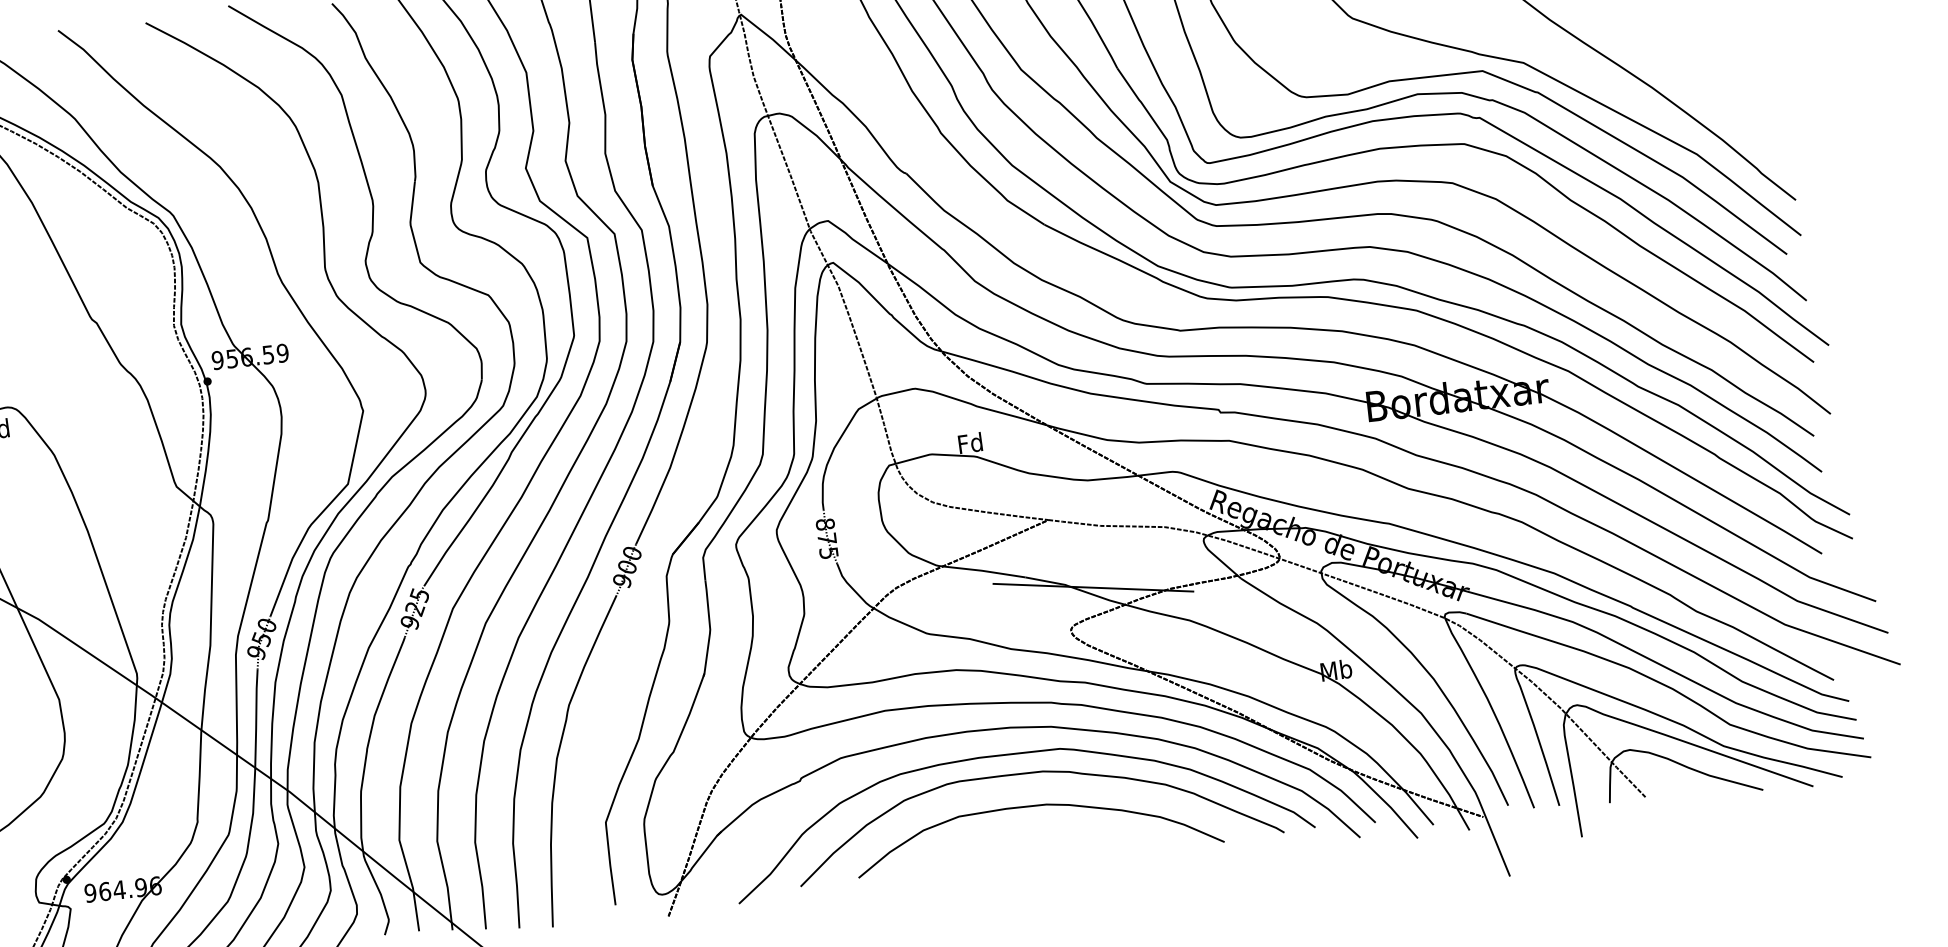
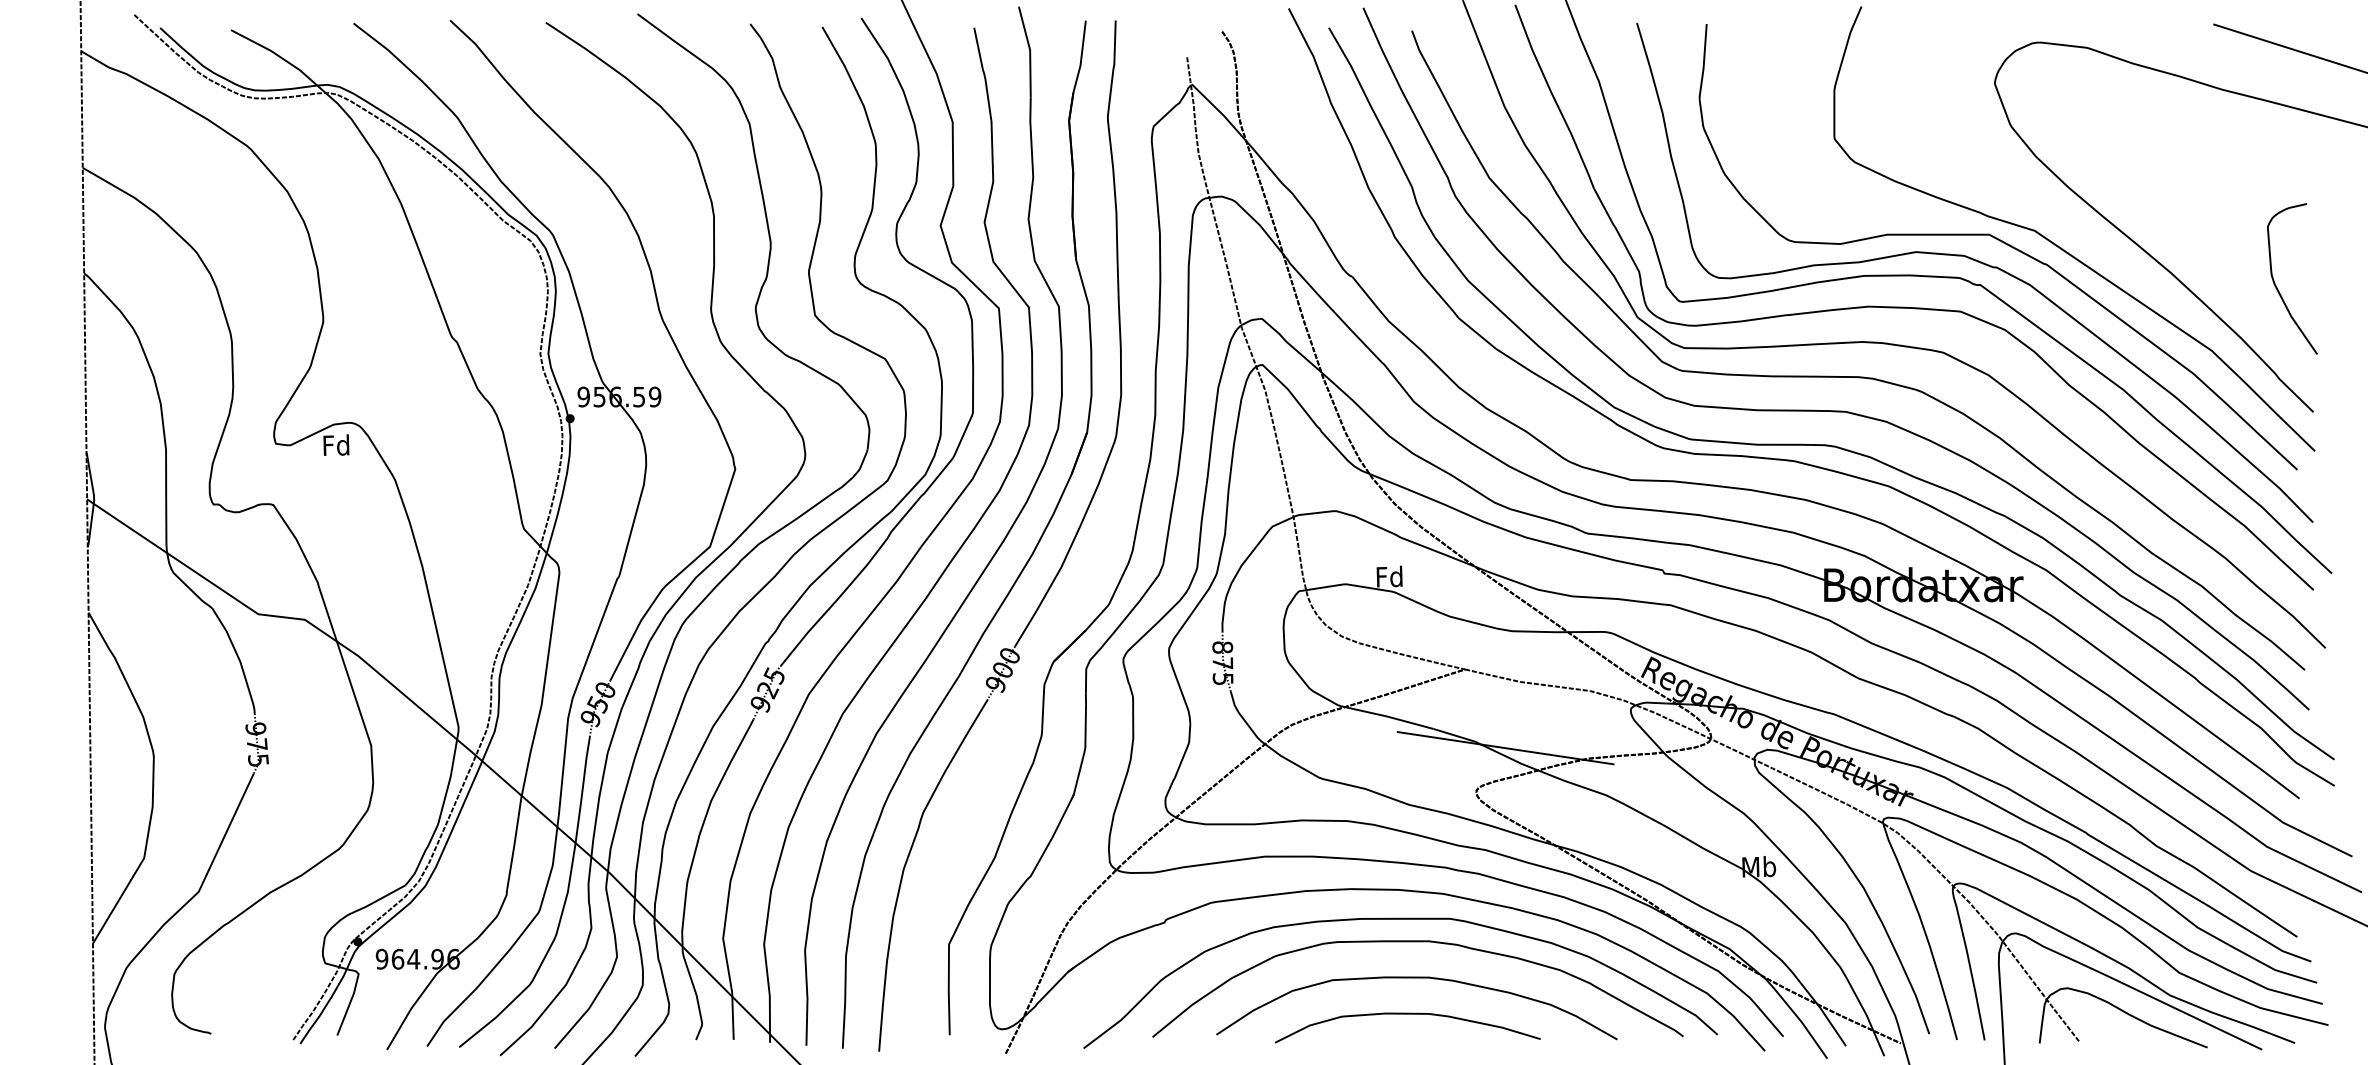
curve: (1749, 88) -> (2276, 285), added
curve: (1030, 840) -> (1407, 1014), added

